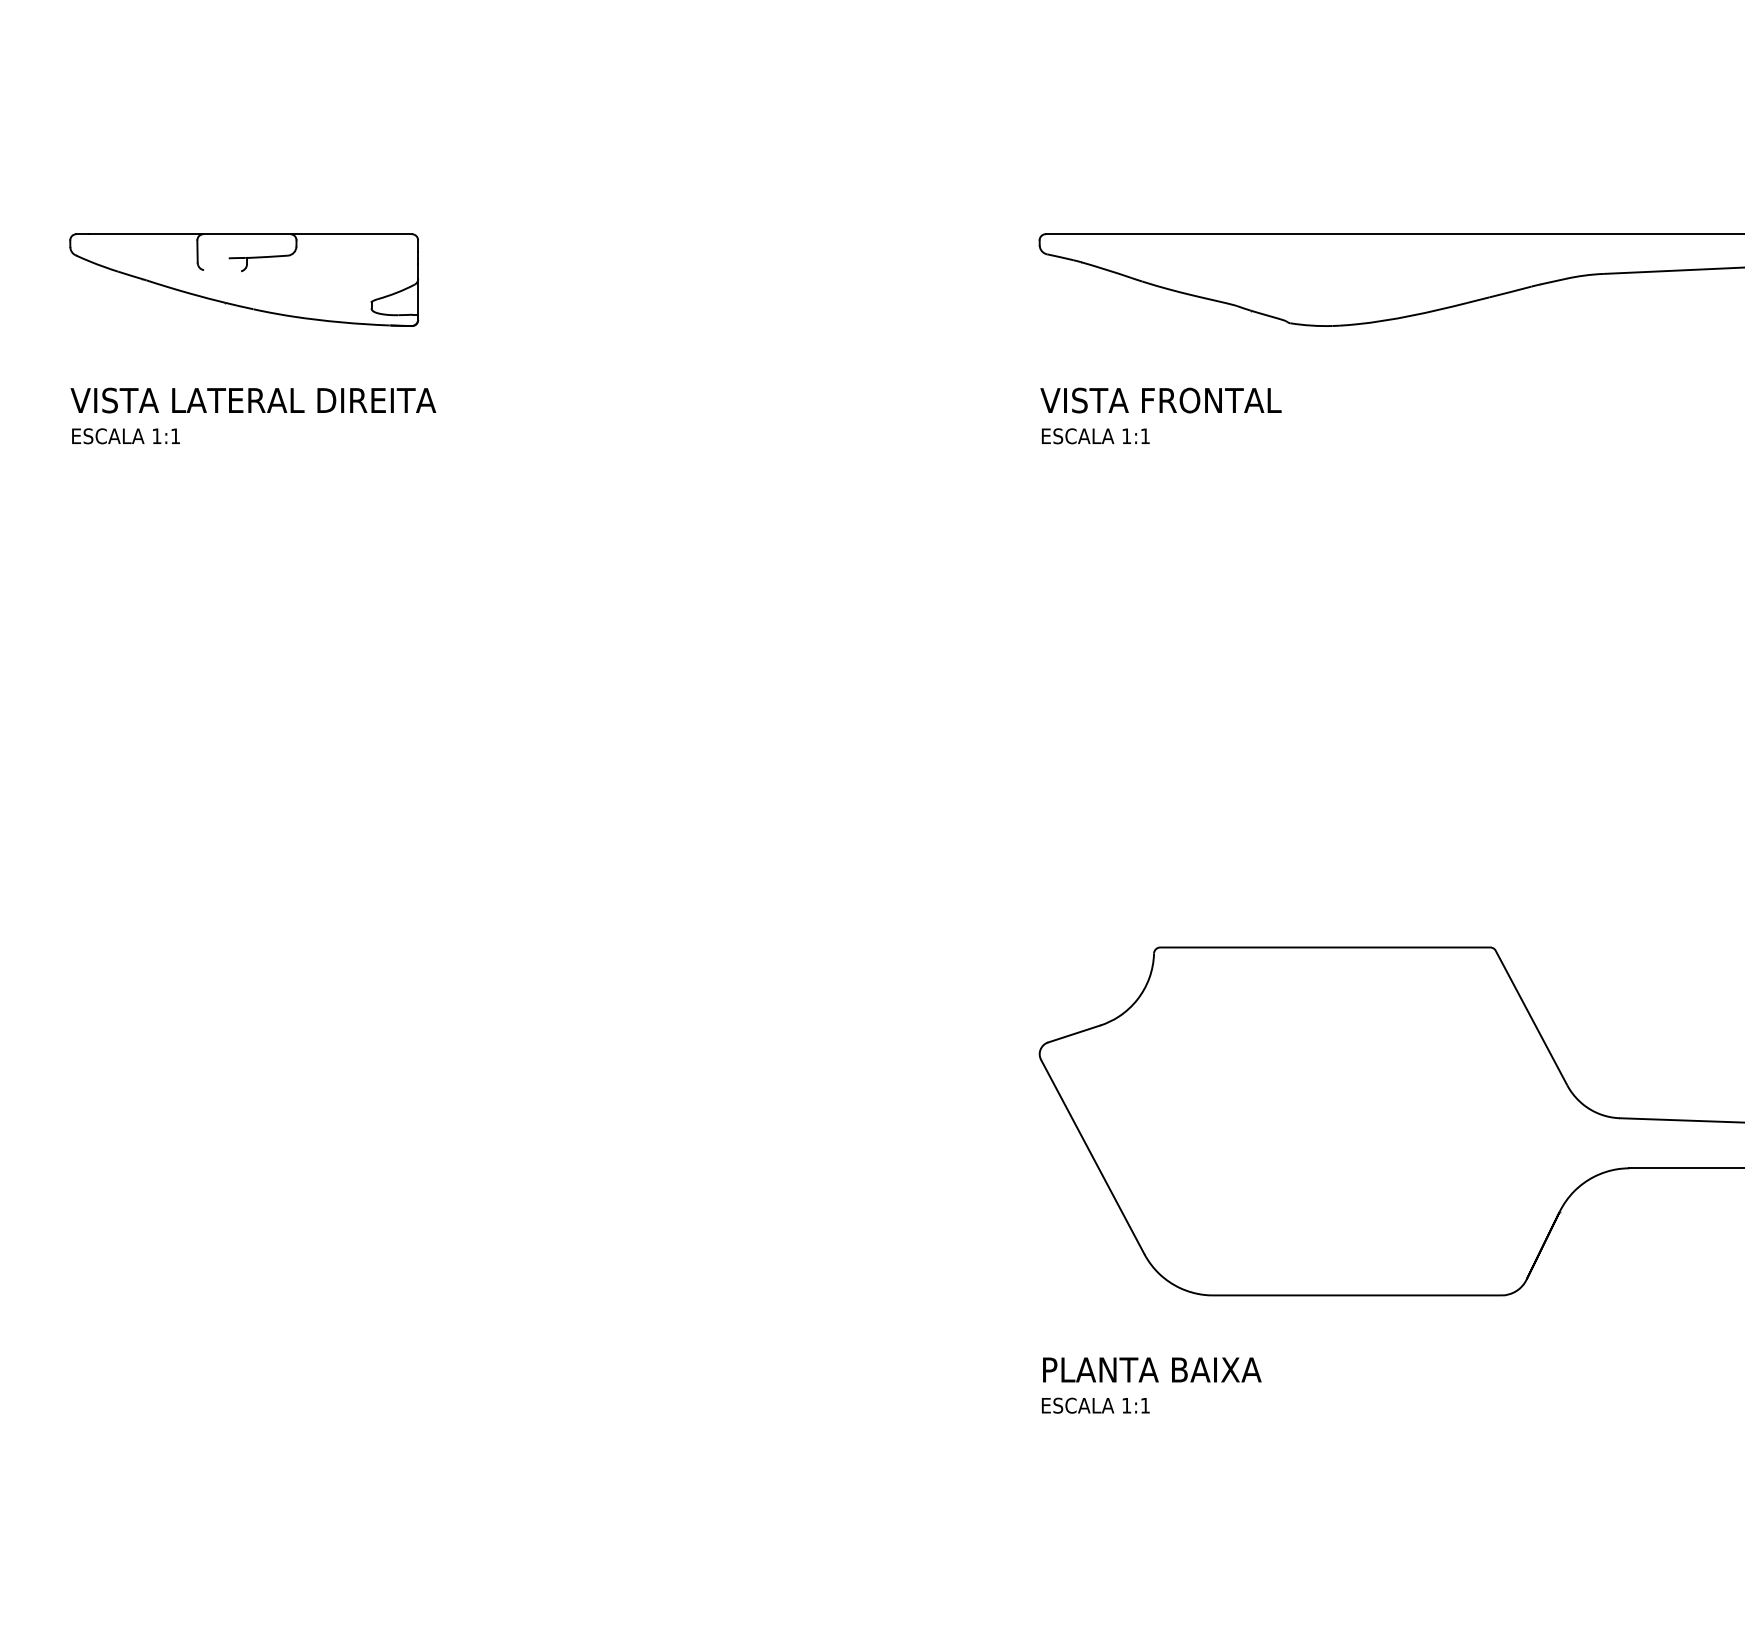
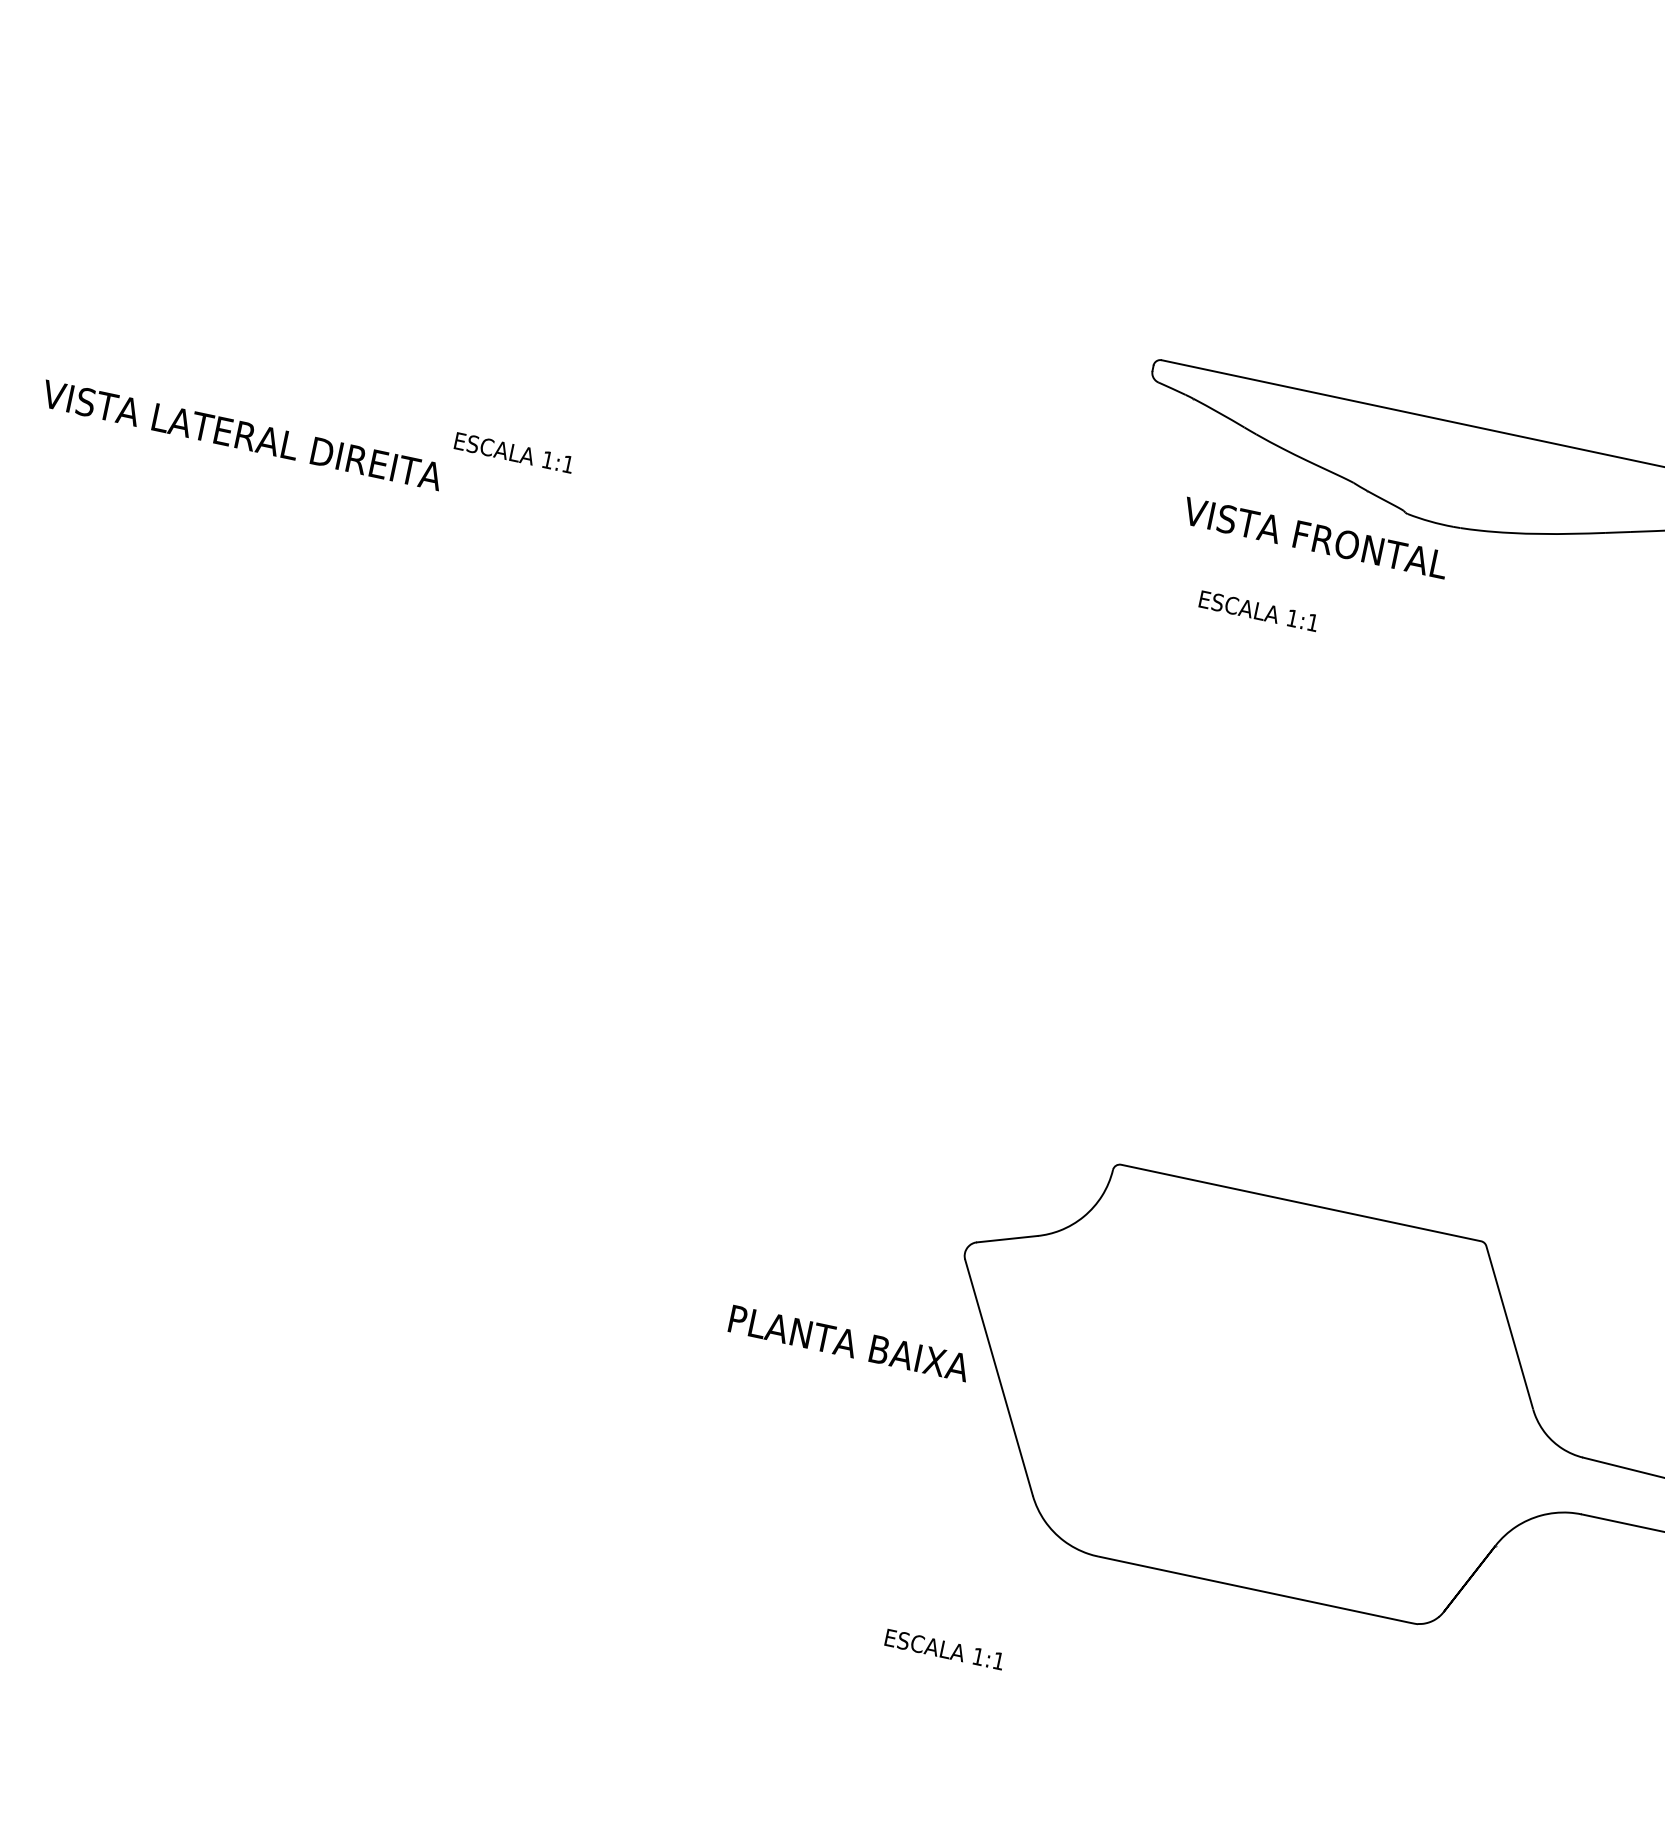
part: (244, 279) -> (277, 223), removed
text: (253, 400) -> (242, 435), moved
text: (1160, 400) -> (1315, 537), moved
text: (125, 436) -> (513, 453), moved
text: (1095, 436) -> (1258, 611), moved
text: (1152, 1369) -> (849, 1343), moved

